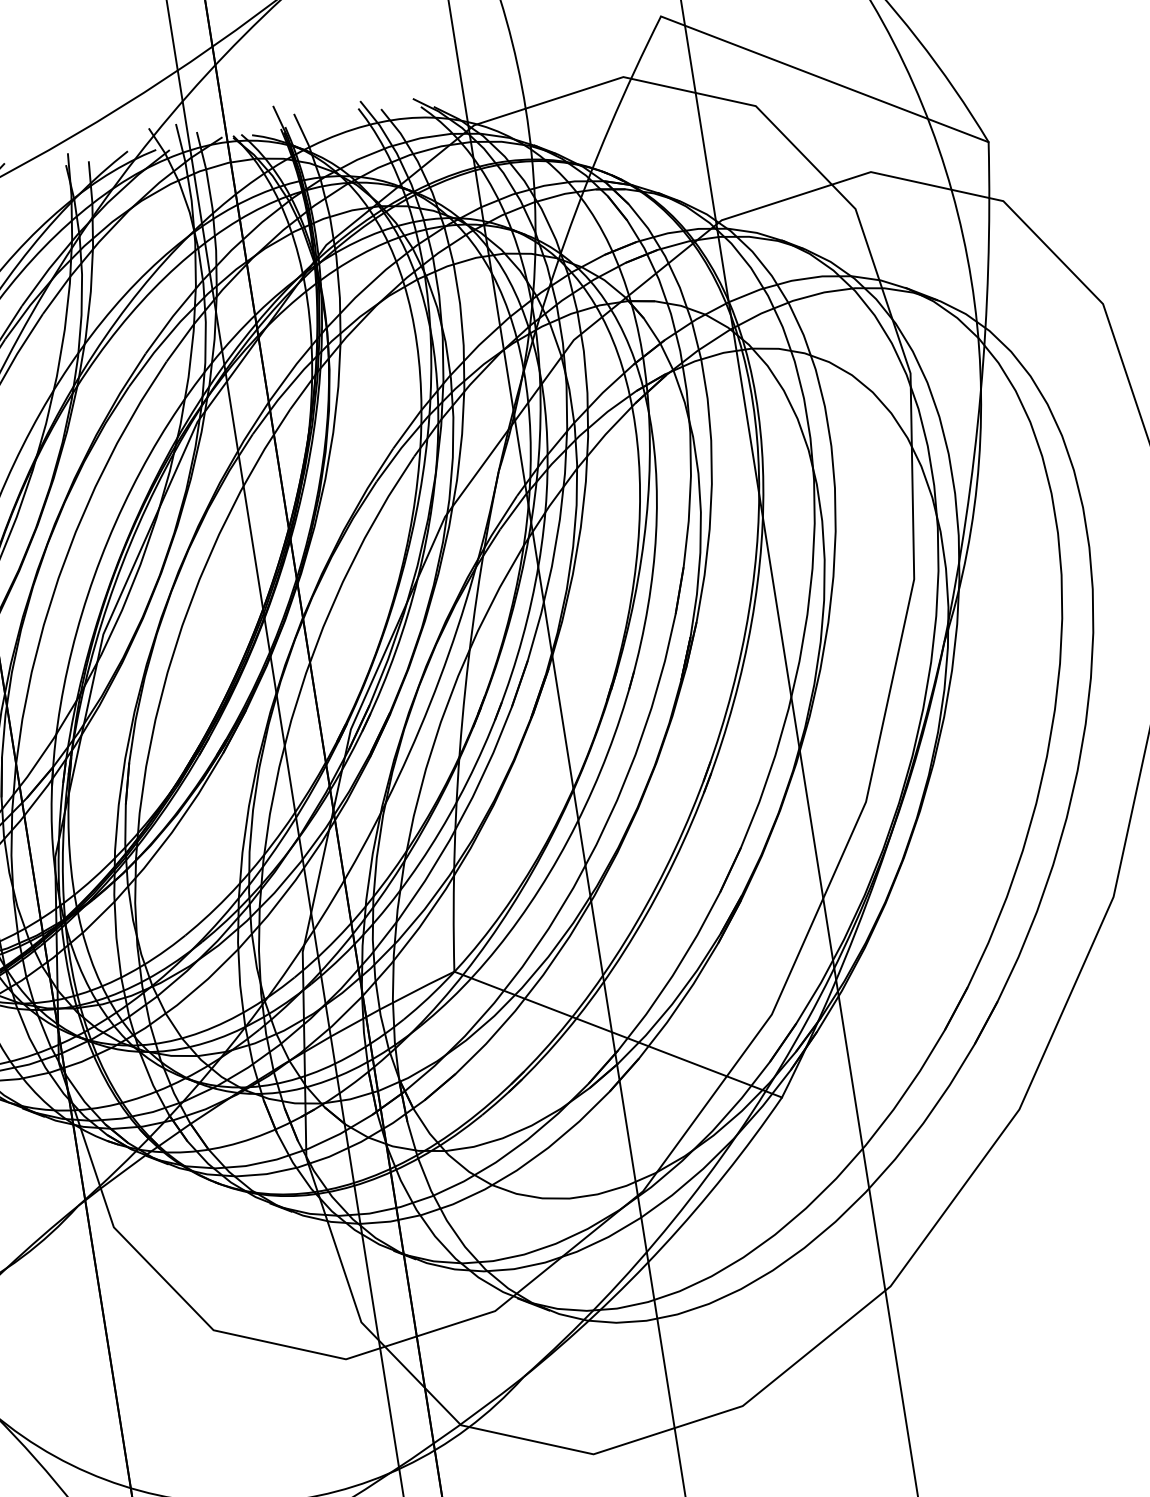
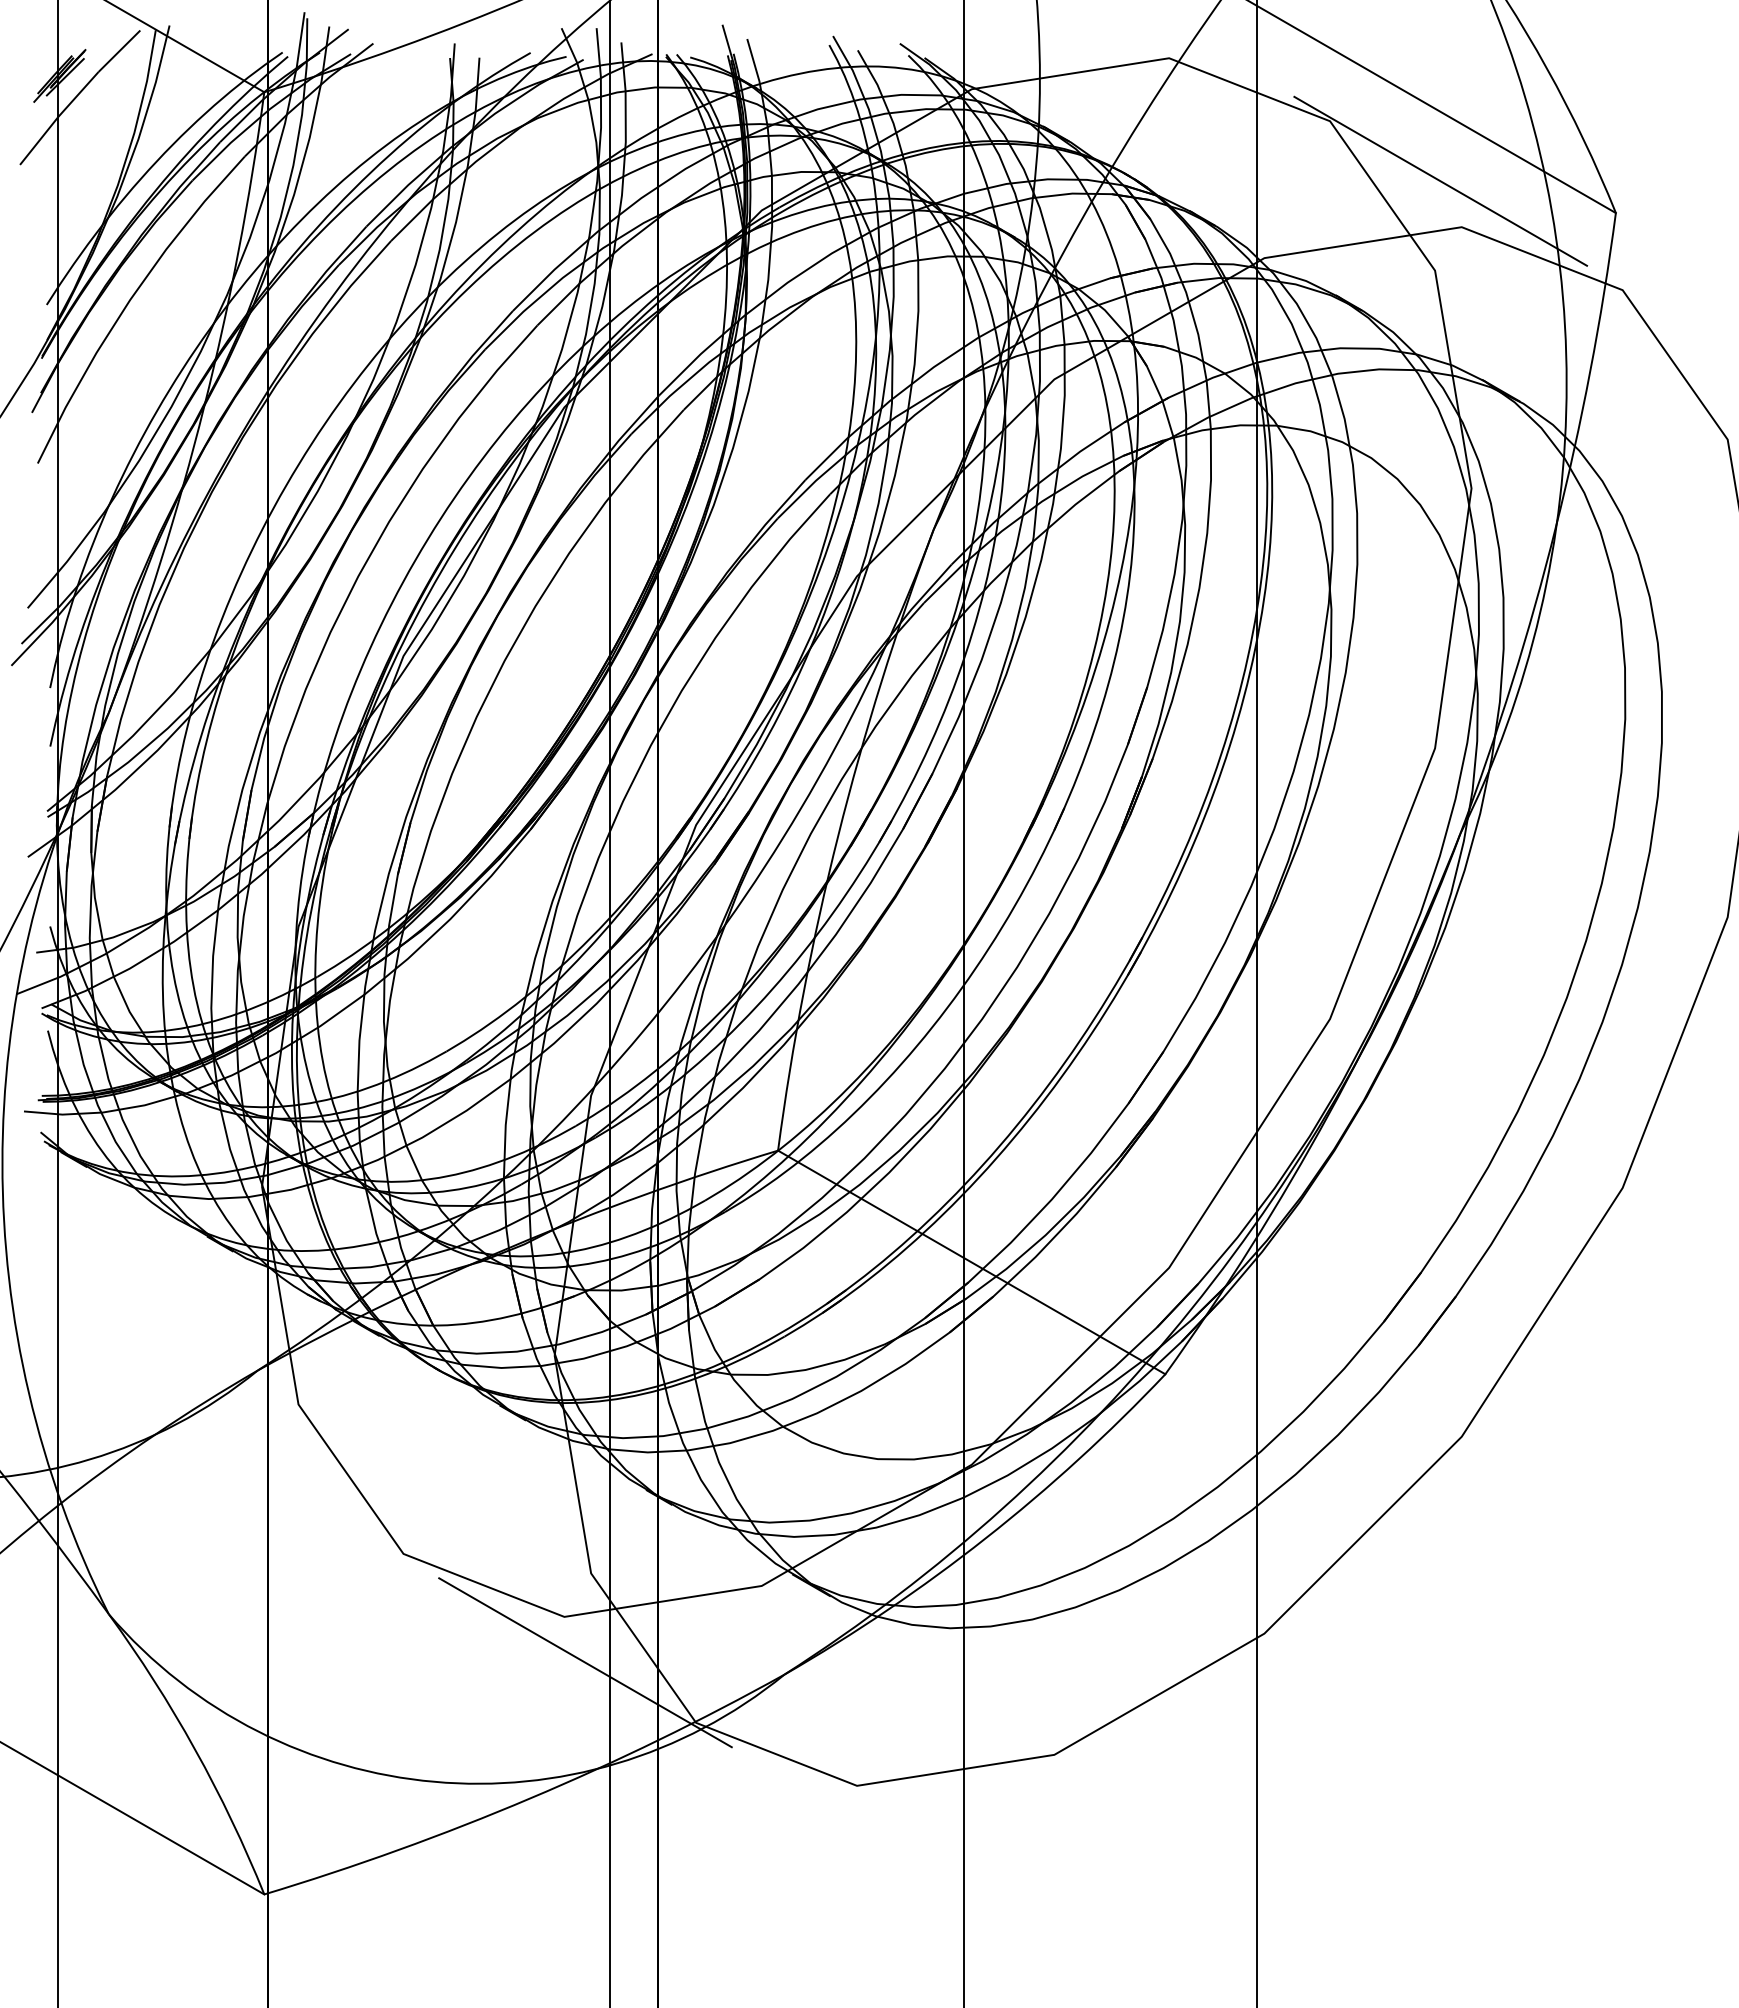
line: (848, 138) -> (1440, 180), added
line: (367, 1392) -> (585, 1662), added

